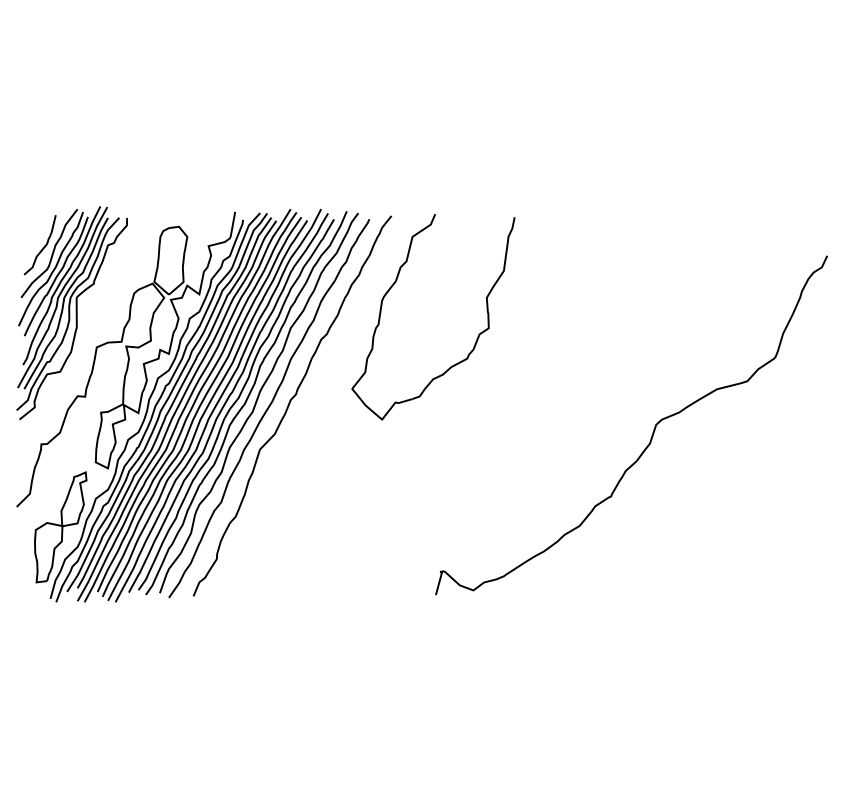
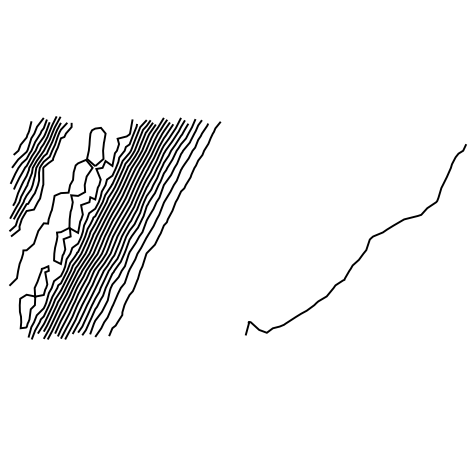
part: (394, 286) -> (222, 161), removed

